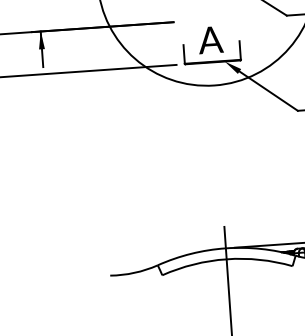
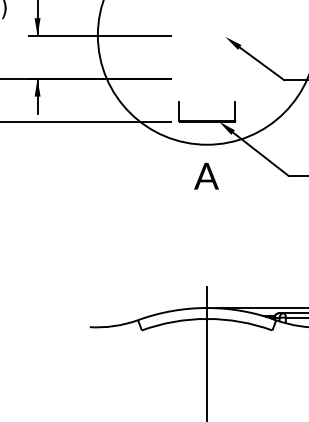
text: (210, 39) -> (206, 175), moved

